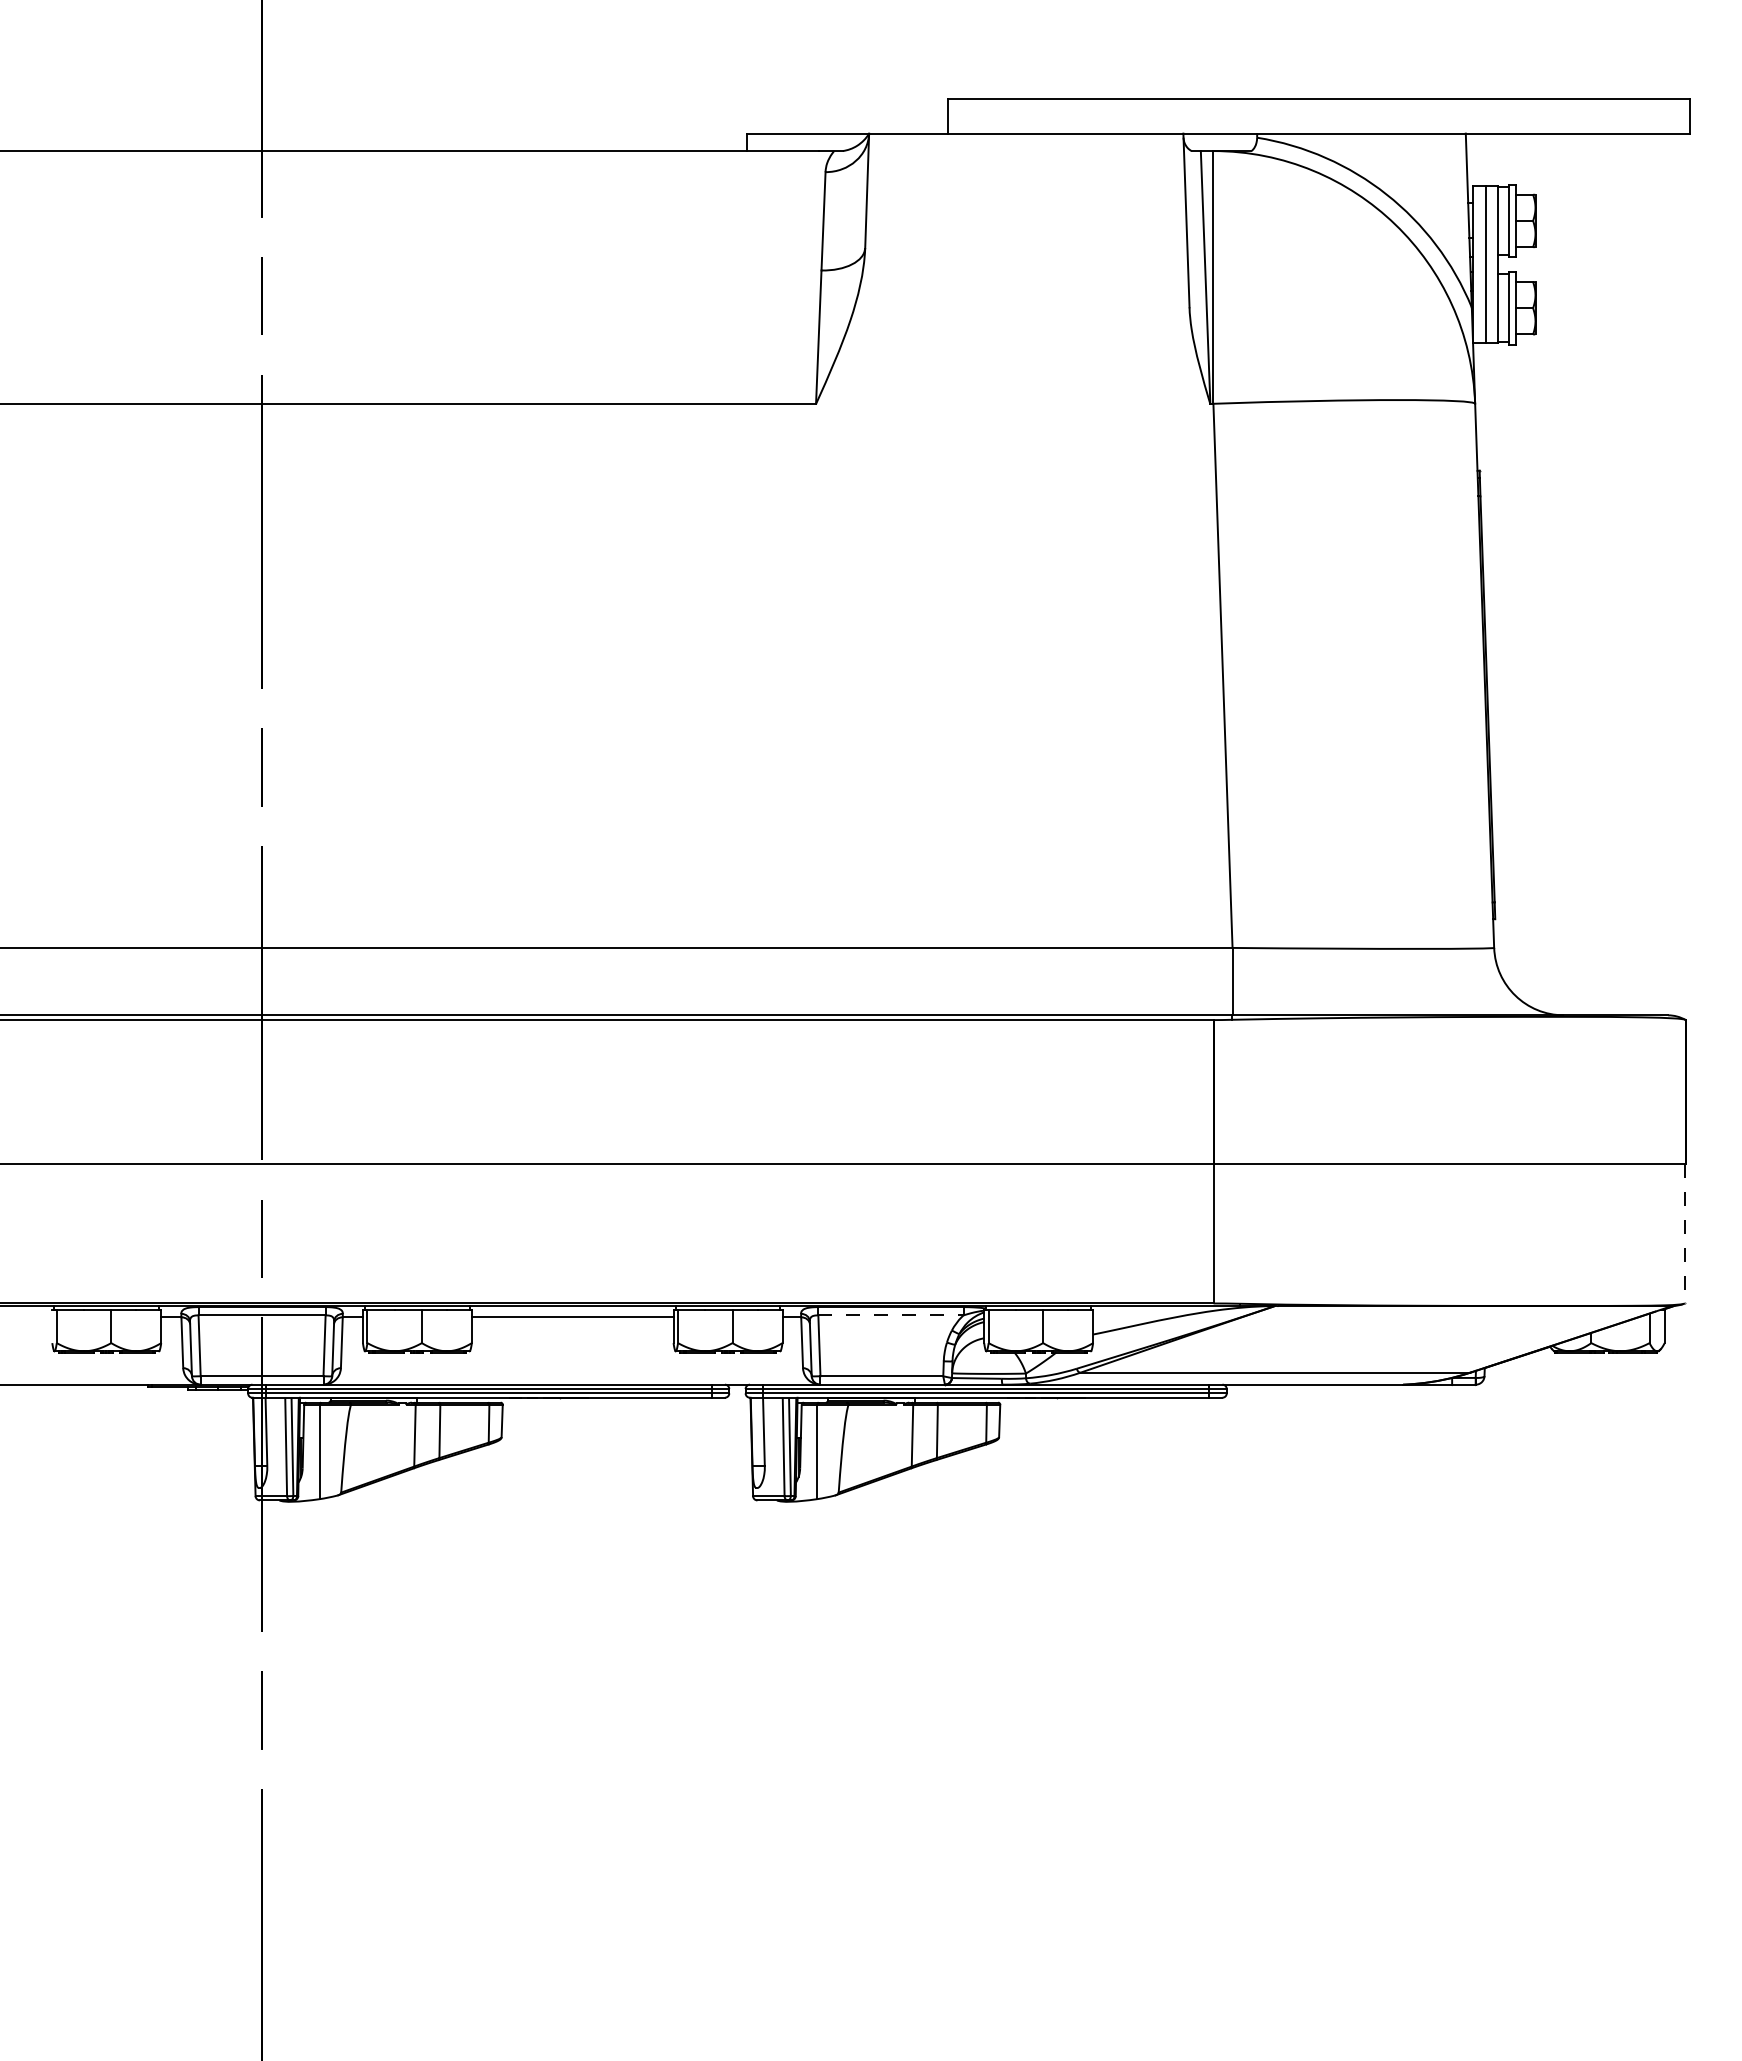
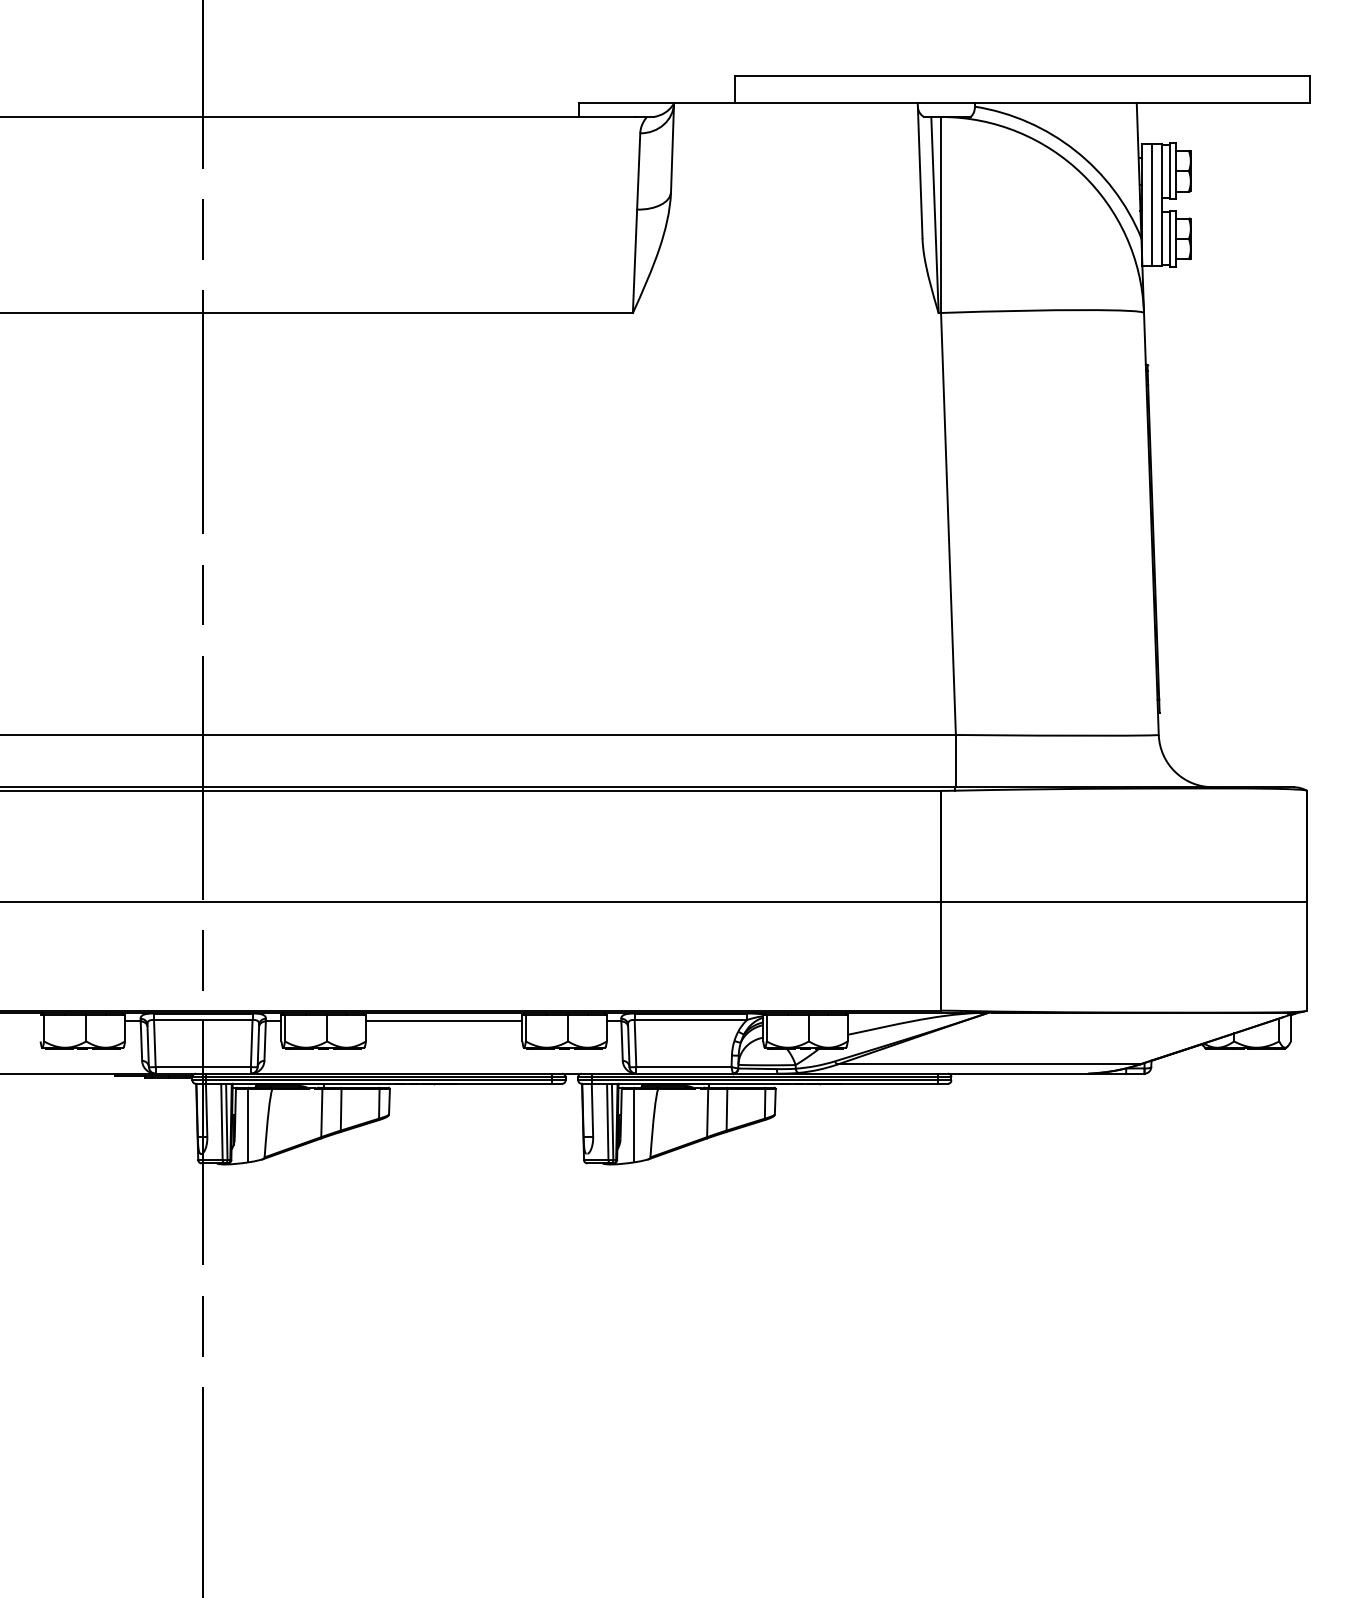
line: (1684, 1233) -> (1306, 956), dashed -> solid
line: (890, 1315) -> (690, 1020), dashed -> solid

